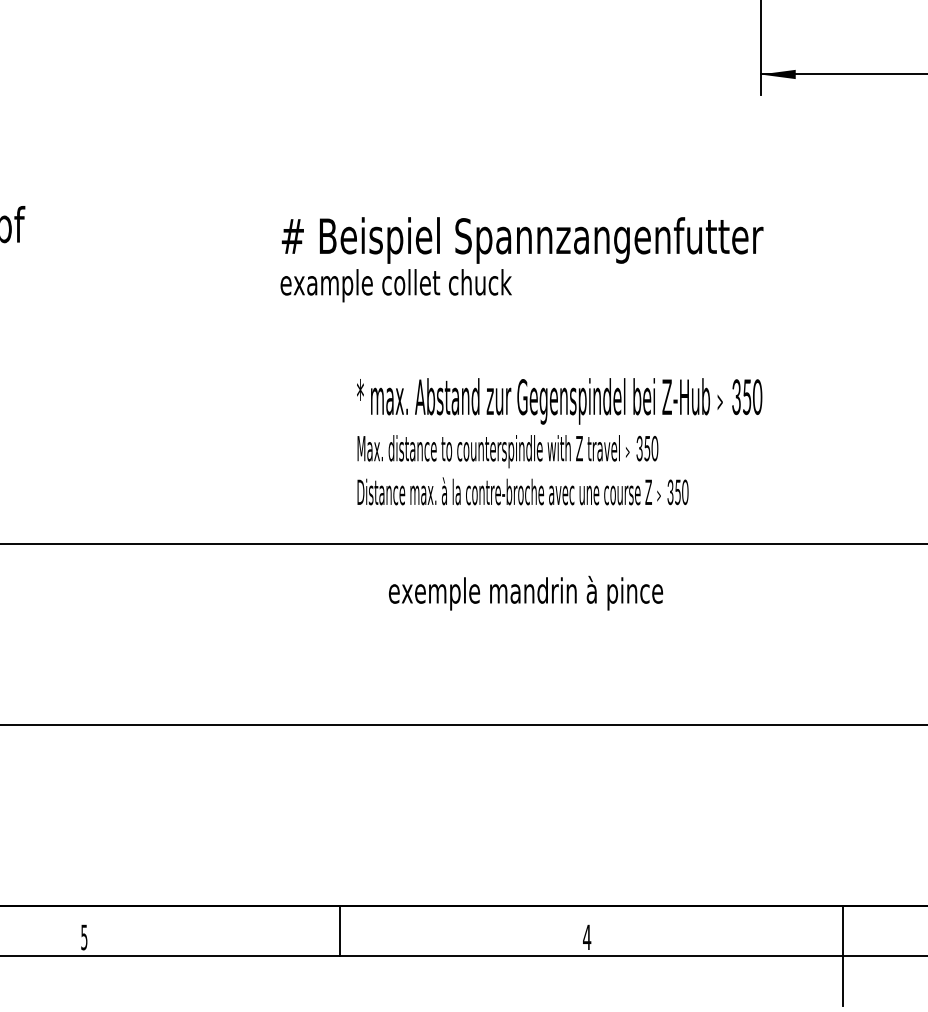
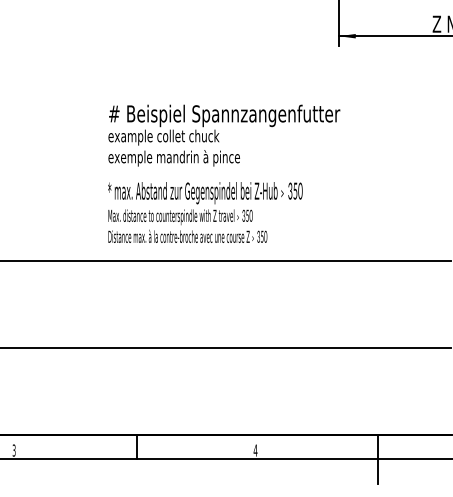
text: (559, 441) -> (205, 212), moved
text: (524, 593) -> (173, 158), moved
text: (82, 935) -> (13, 449), 5 -> 3

